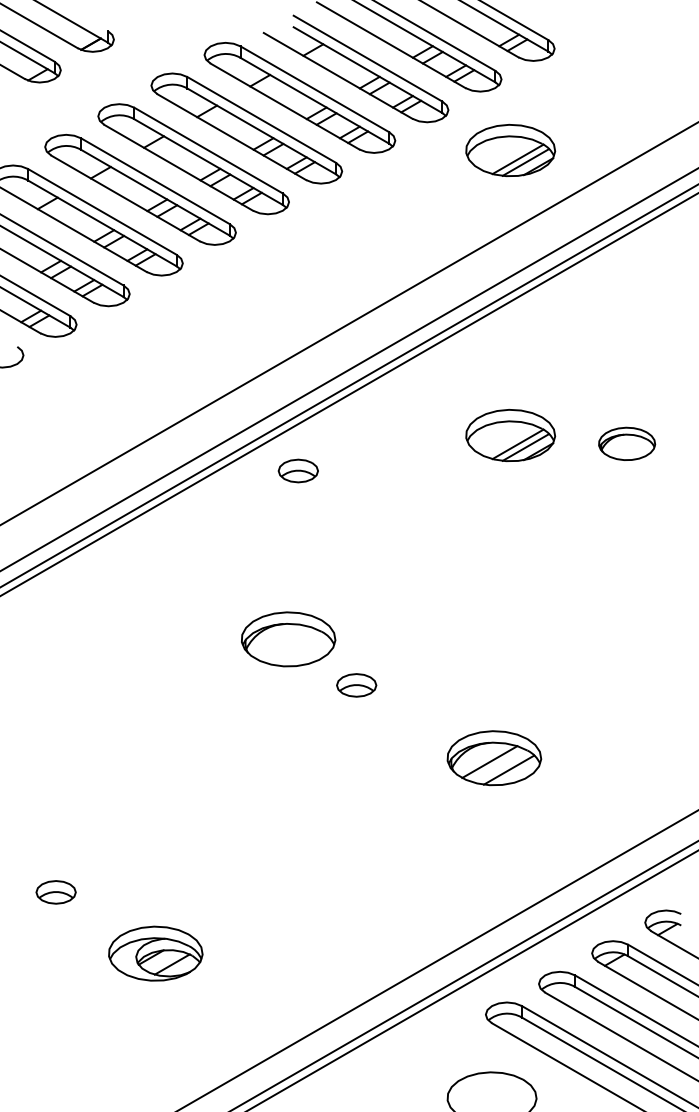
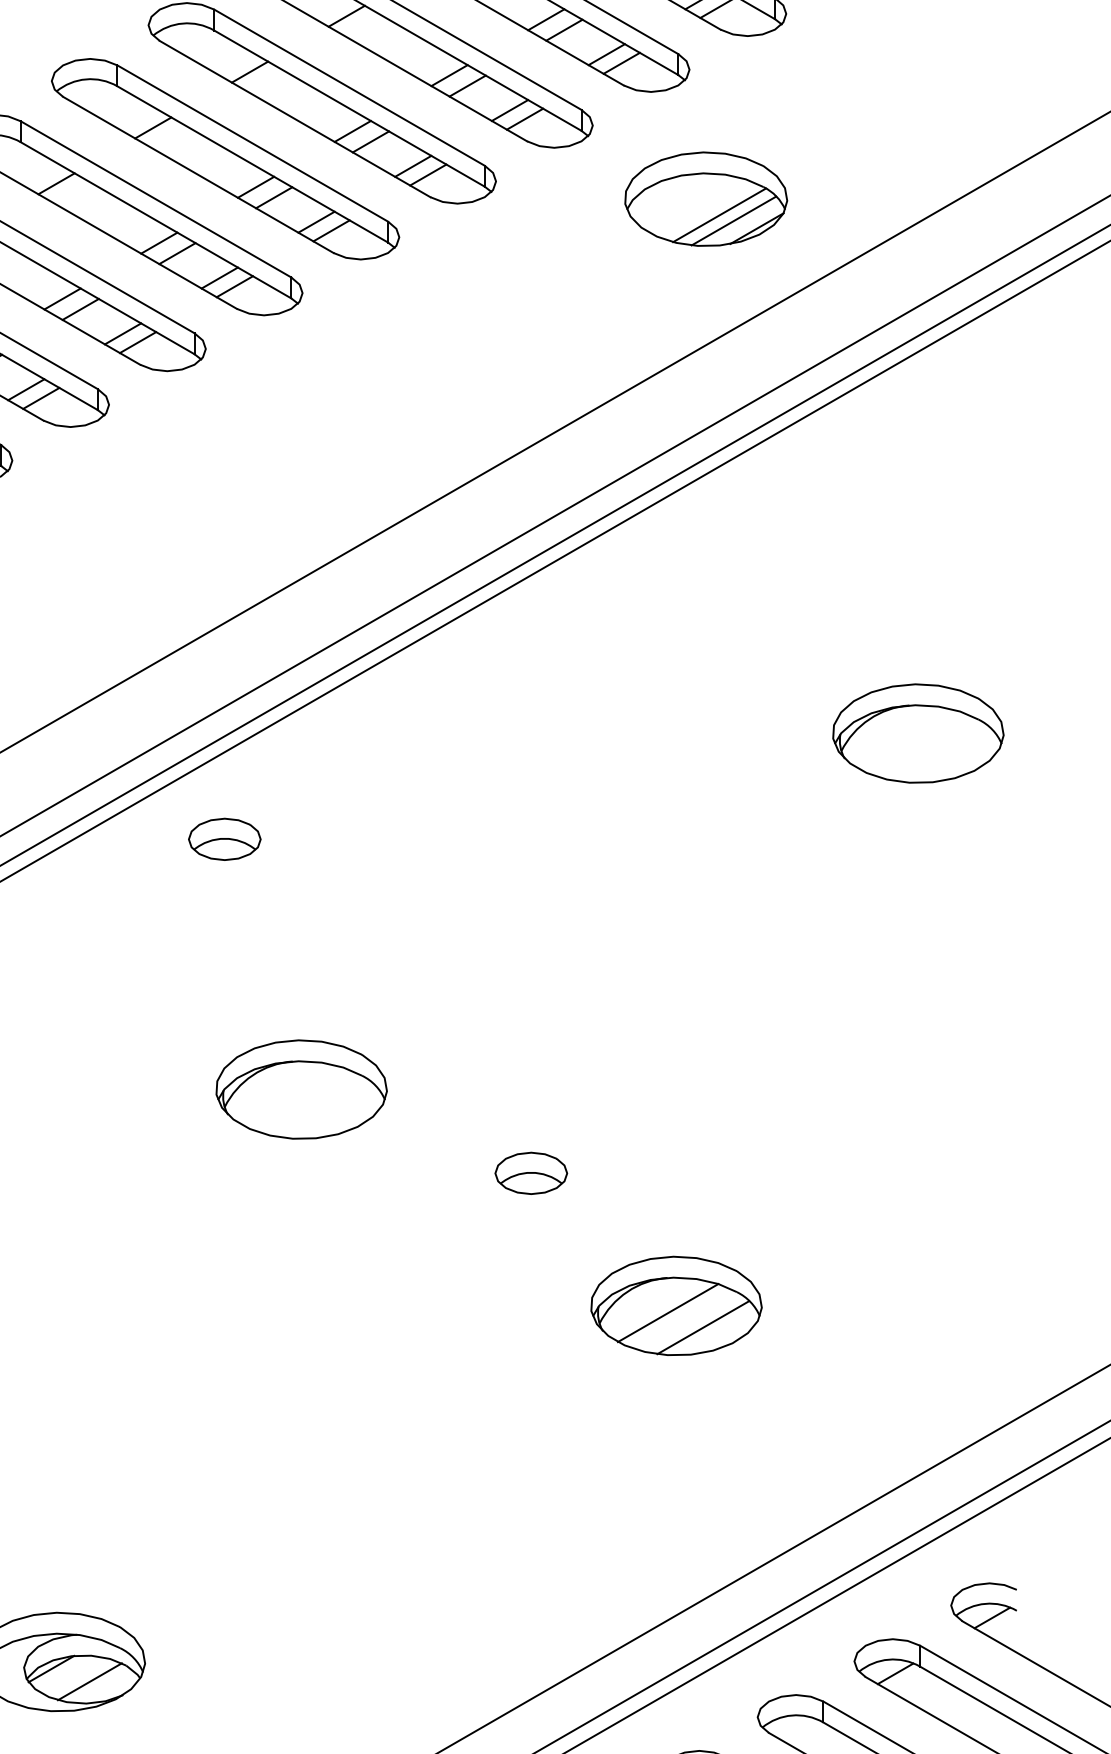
part: (510, 435) -> (705, 718), removed
part: (626, 443) -> (917, 732), size x1.67
part: (297, 470) -> (223, 838), moved
part: (356, 685) -> (530, 1173), moved

